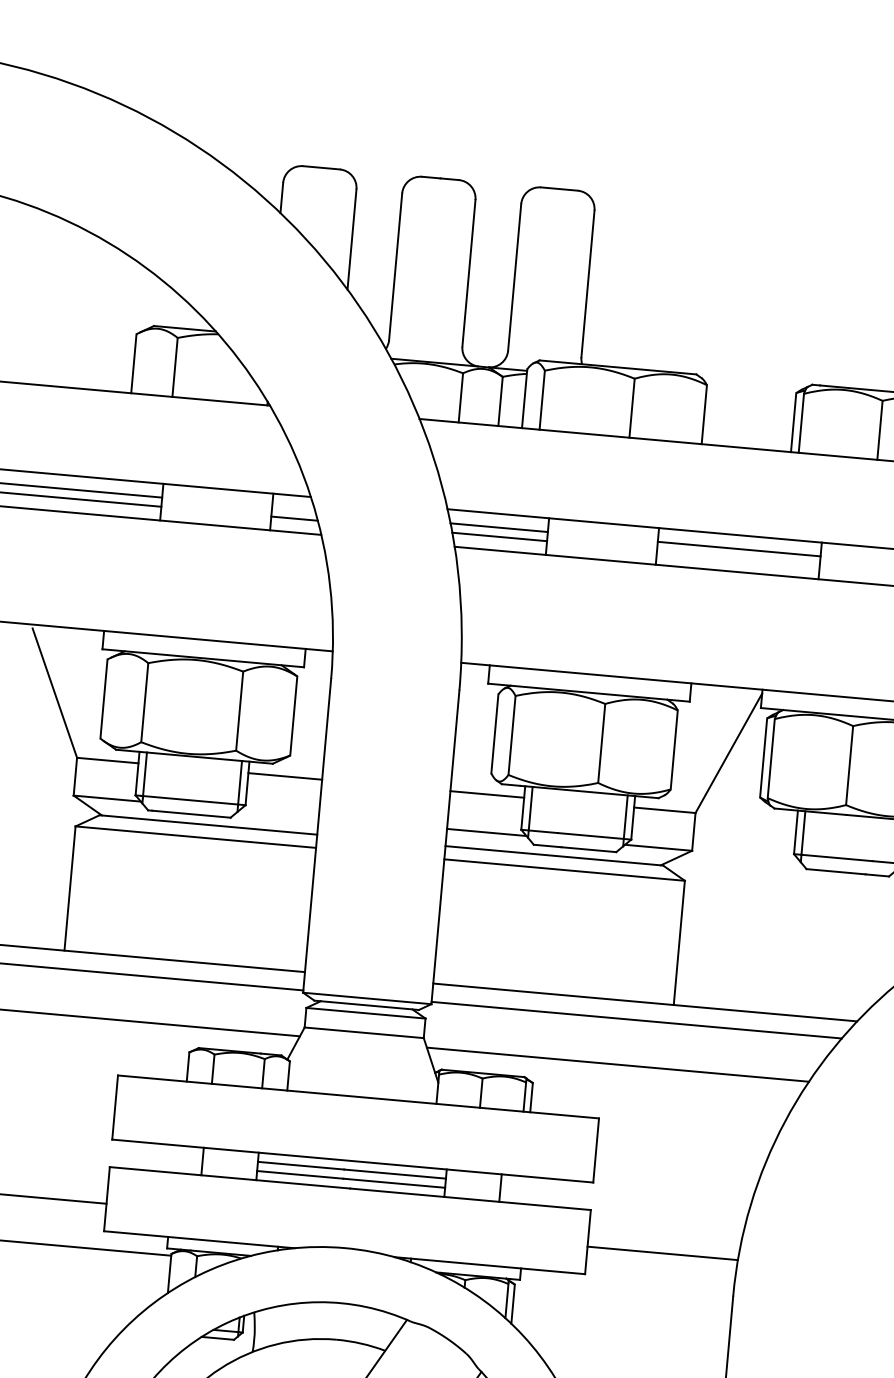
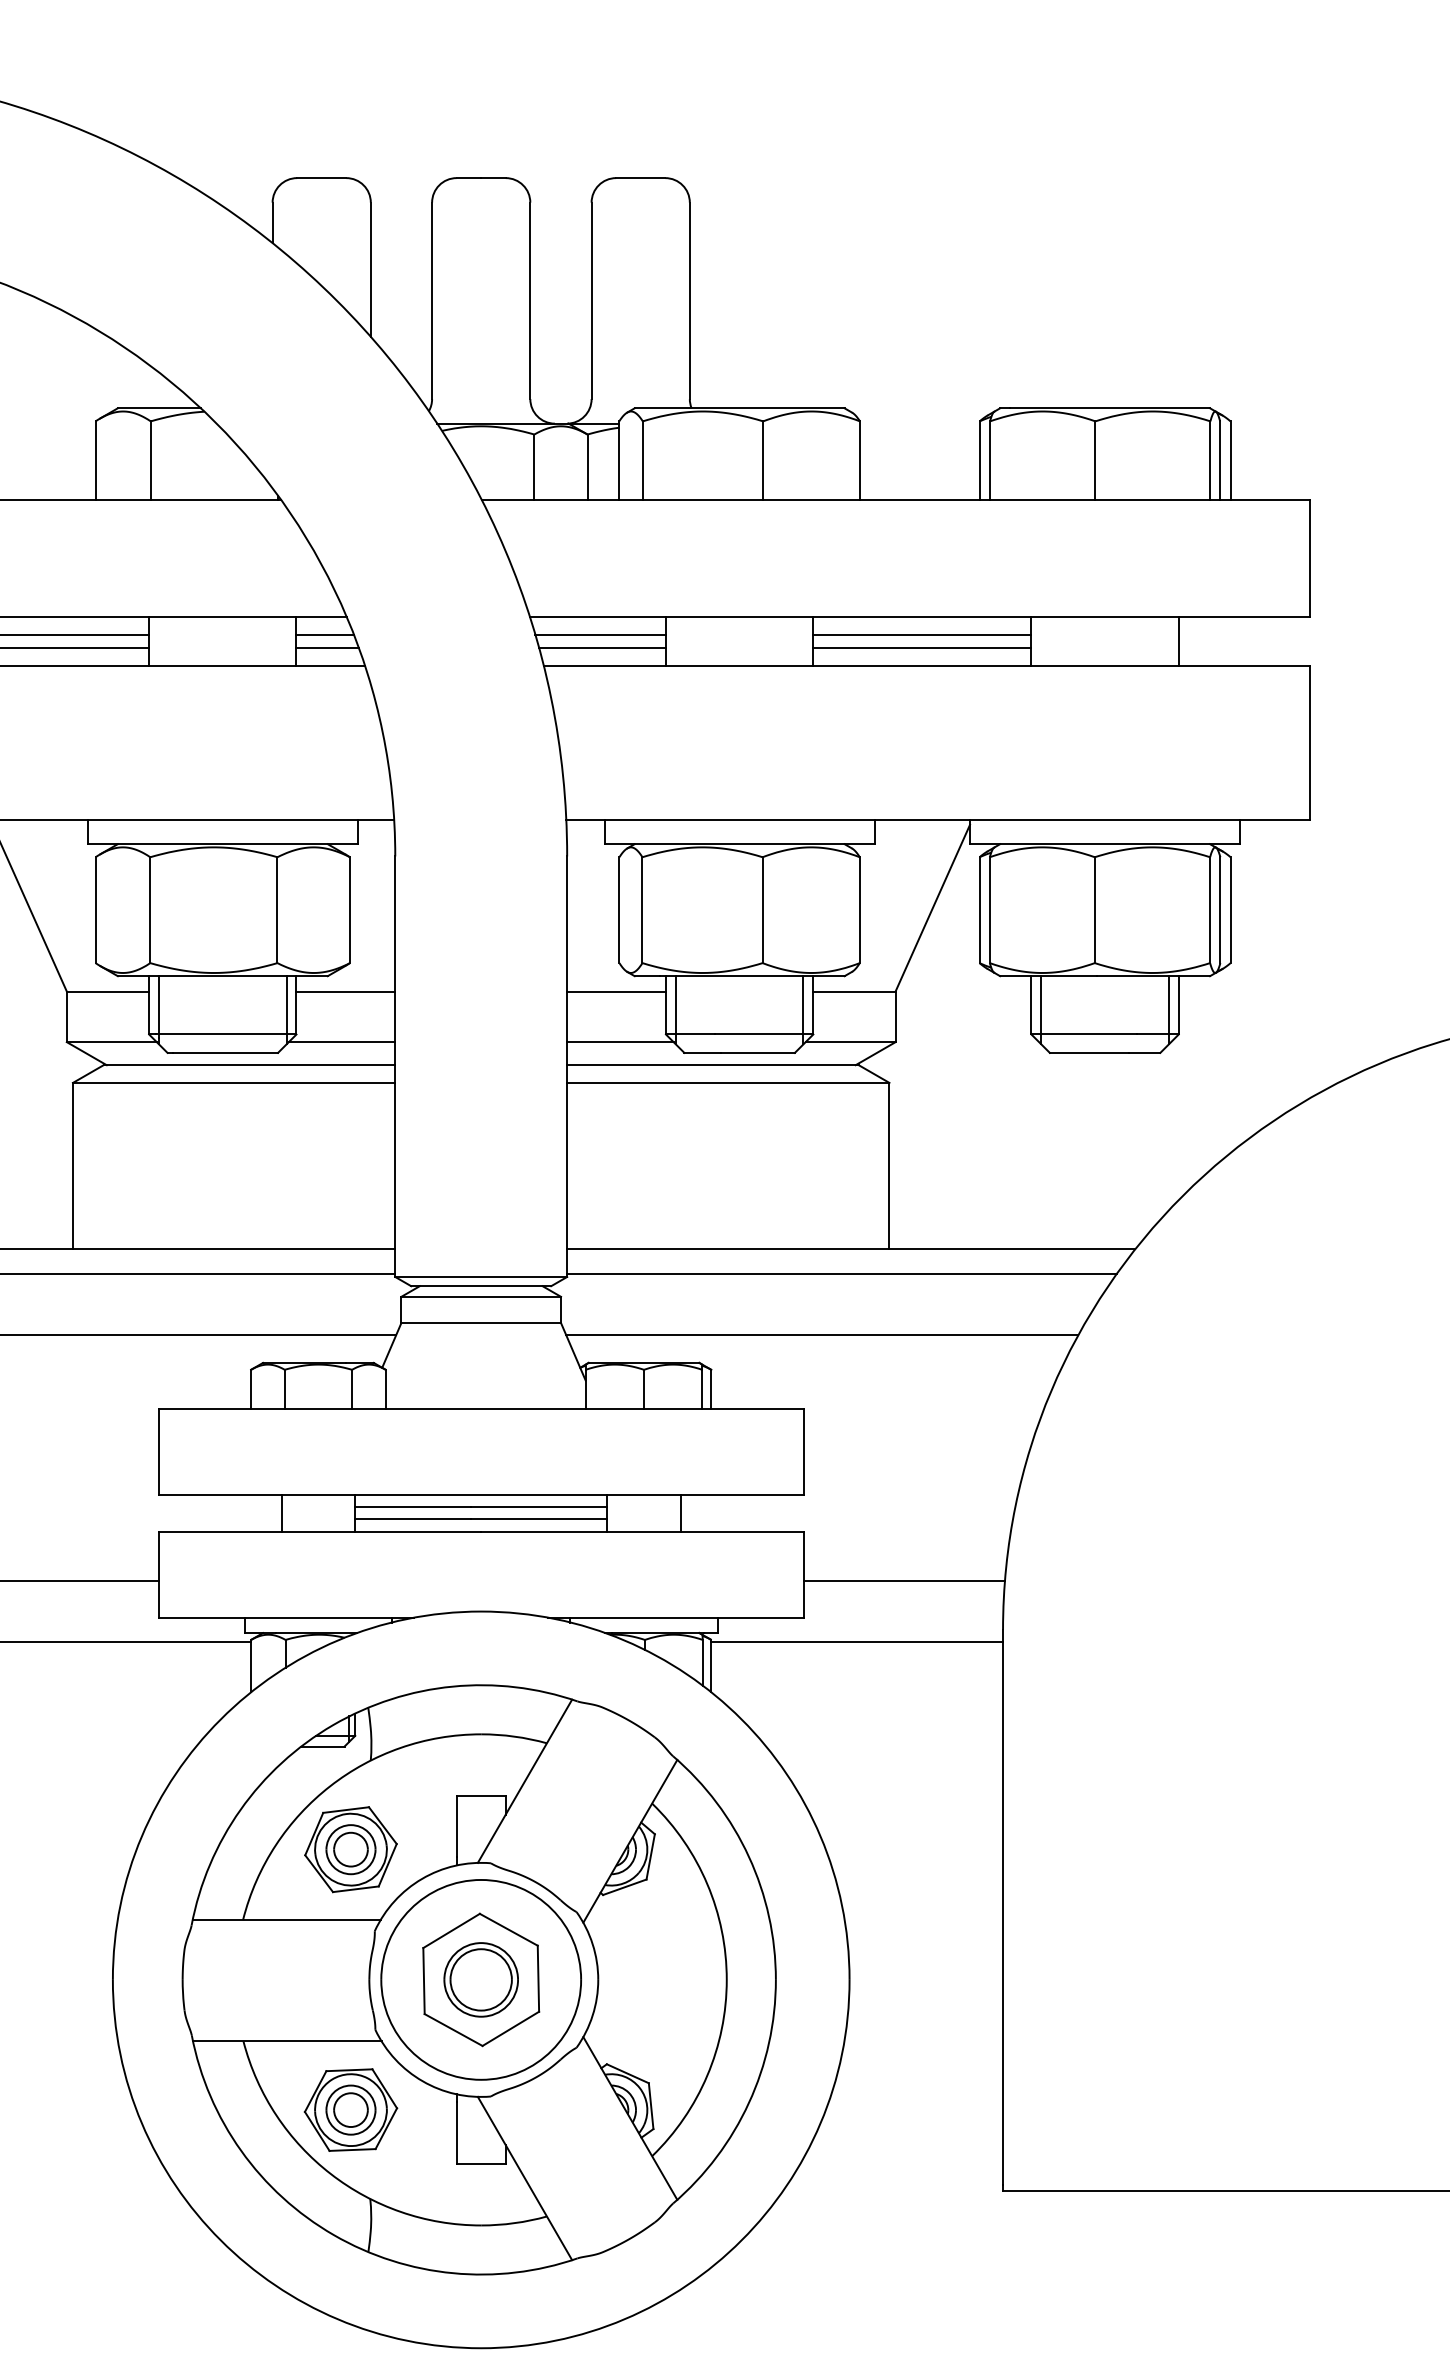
line: (293, 509) -> (325, 635), added
line: (738, 558) -> (922, 647), added
line: (278, 814) -> (341, 1042), added
line: (623, 1296) -> (857, 1642), added

